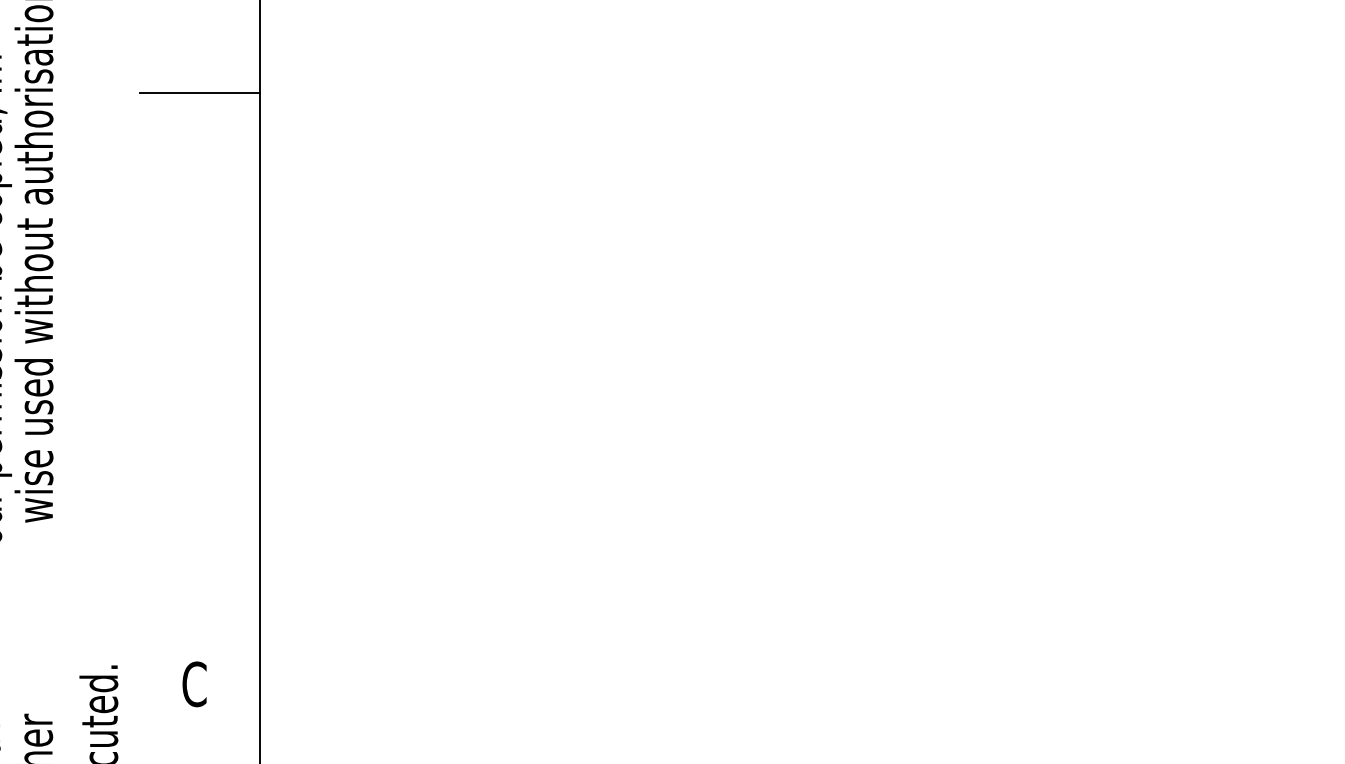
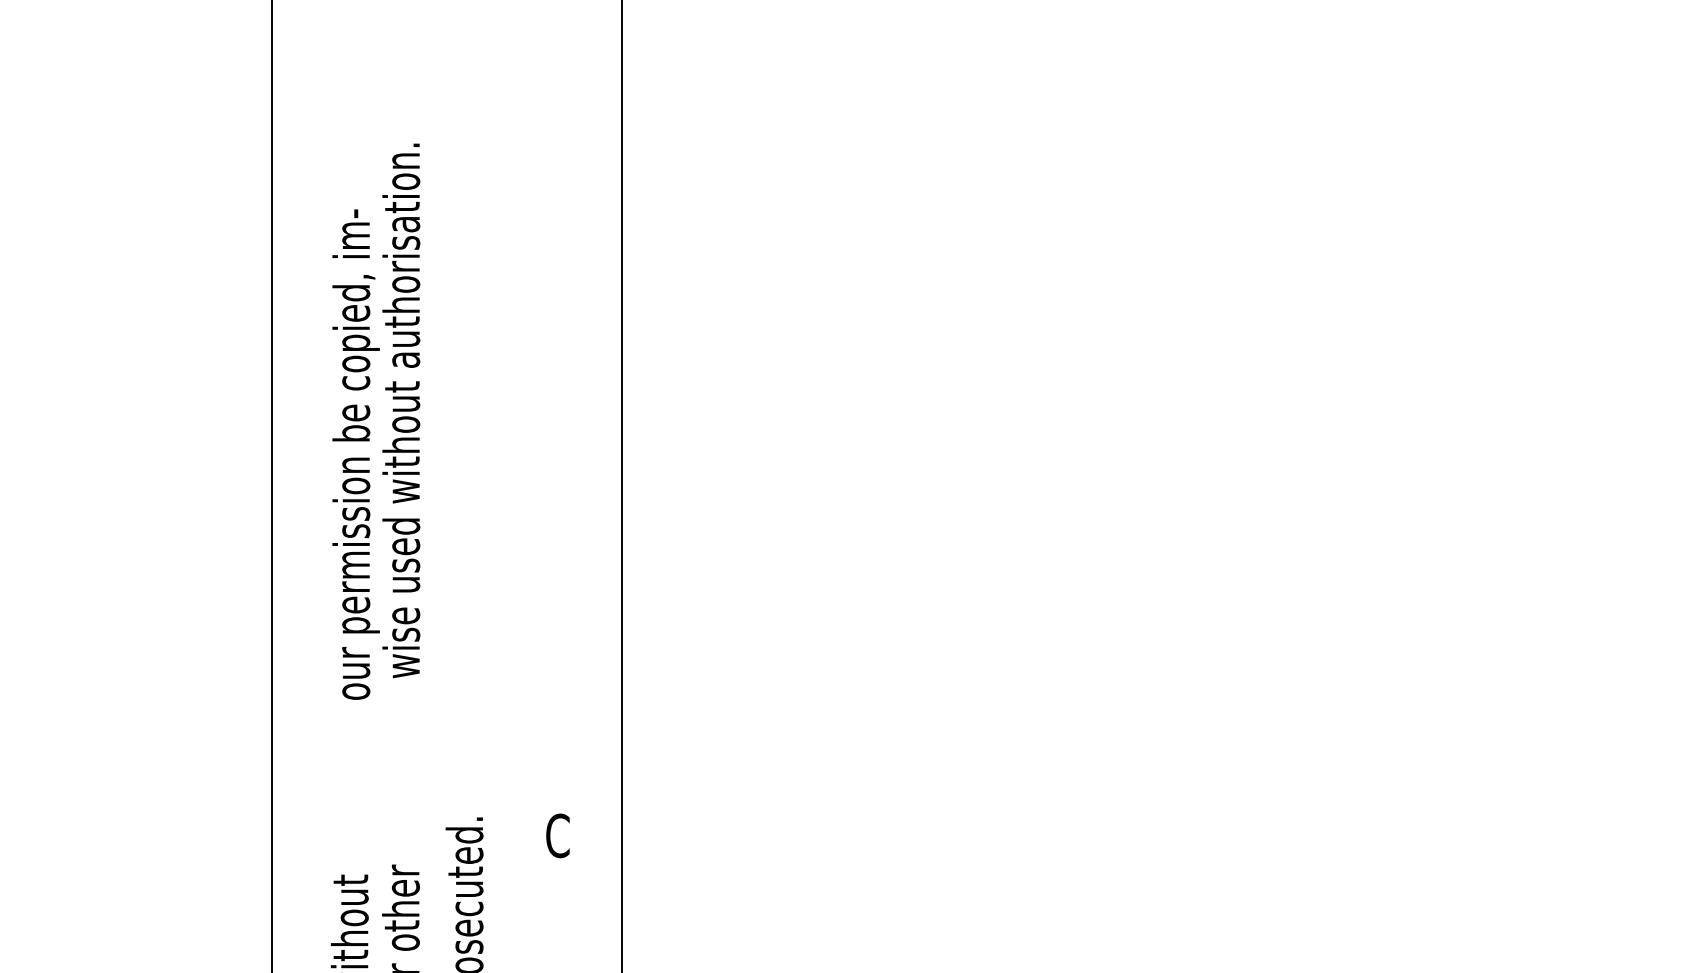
line: (200, 93) -> (563, 259), removed

